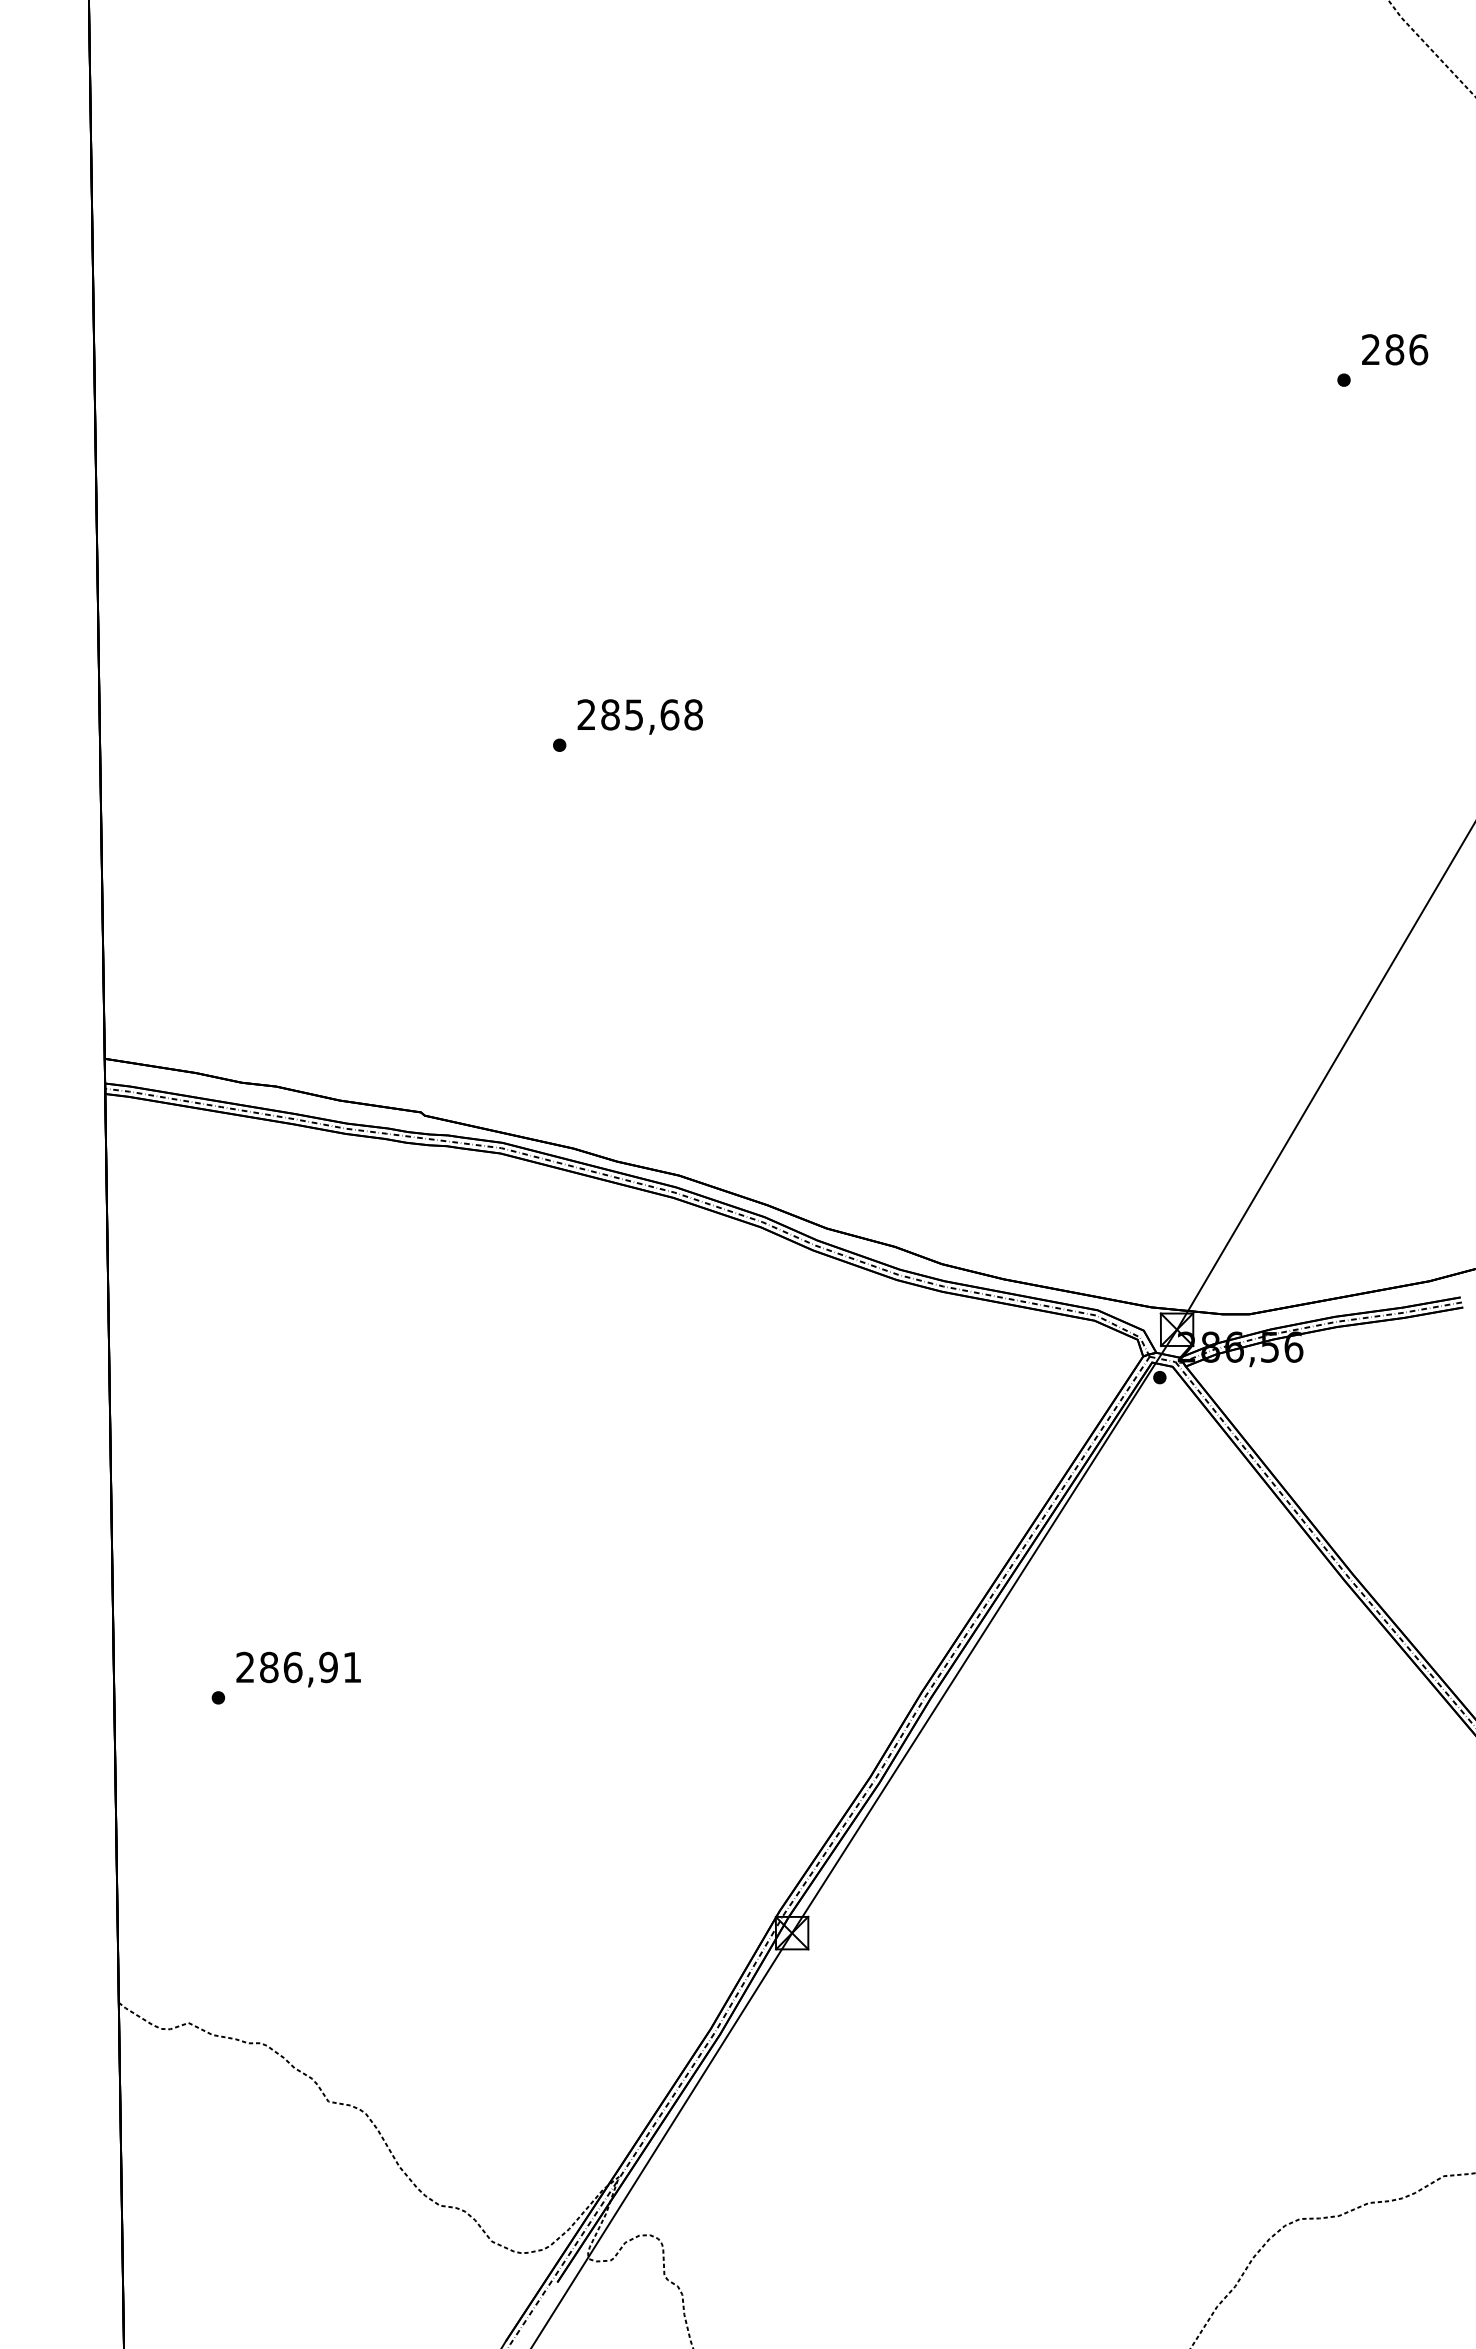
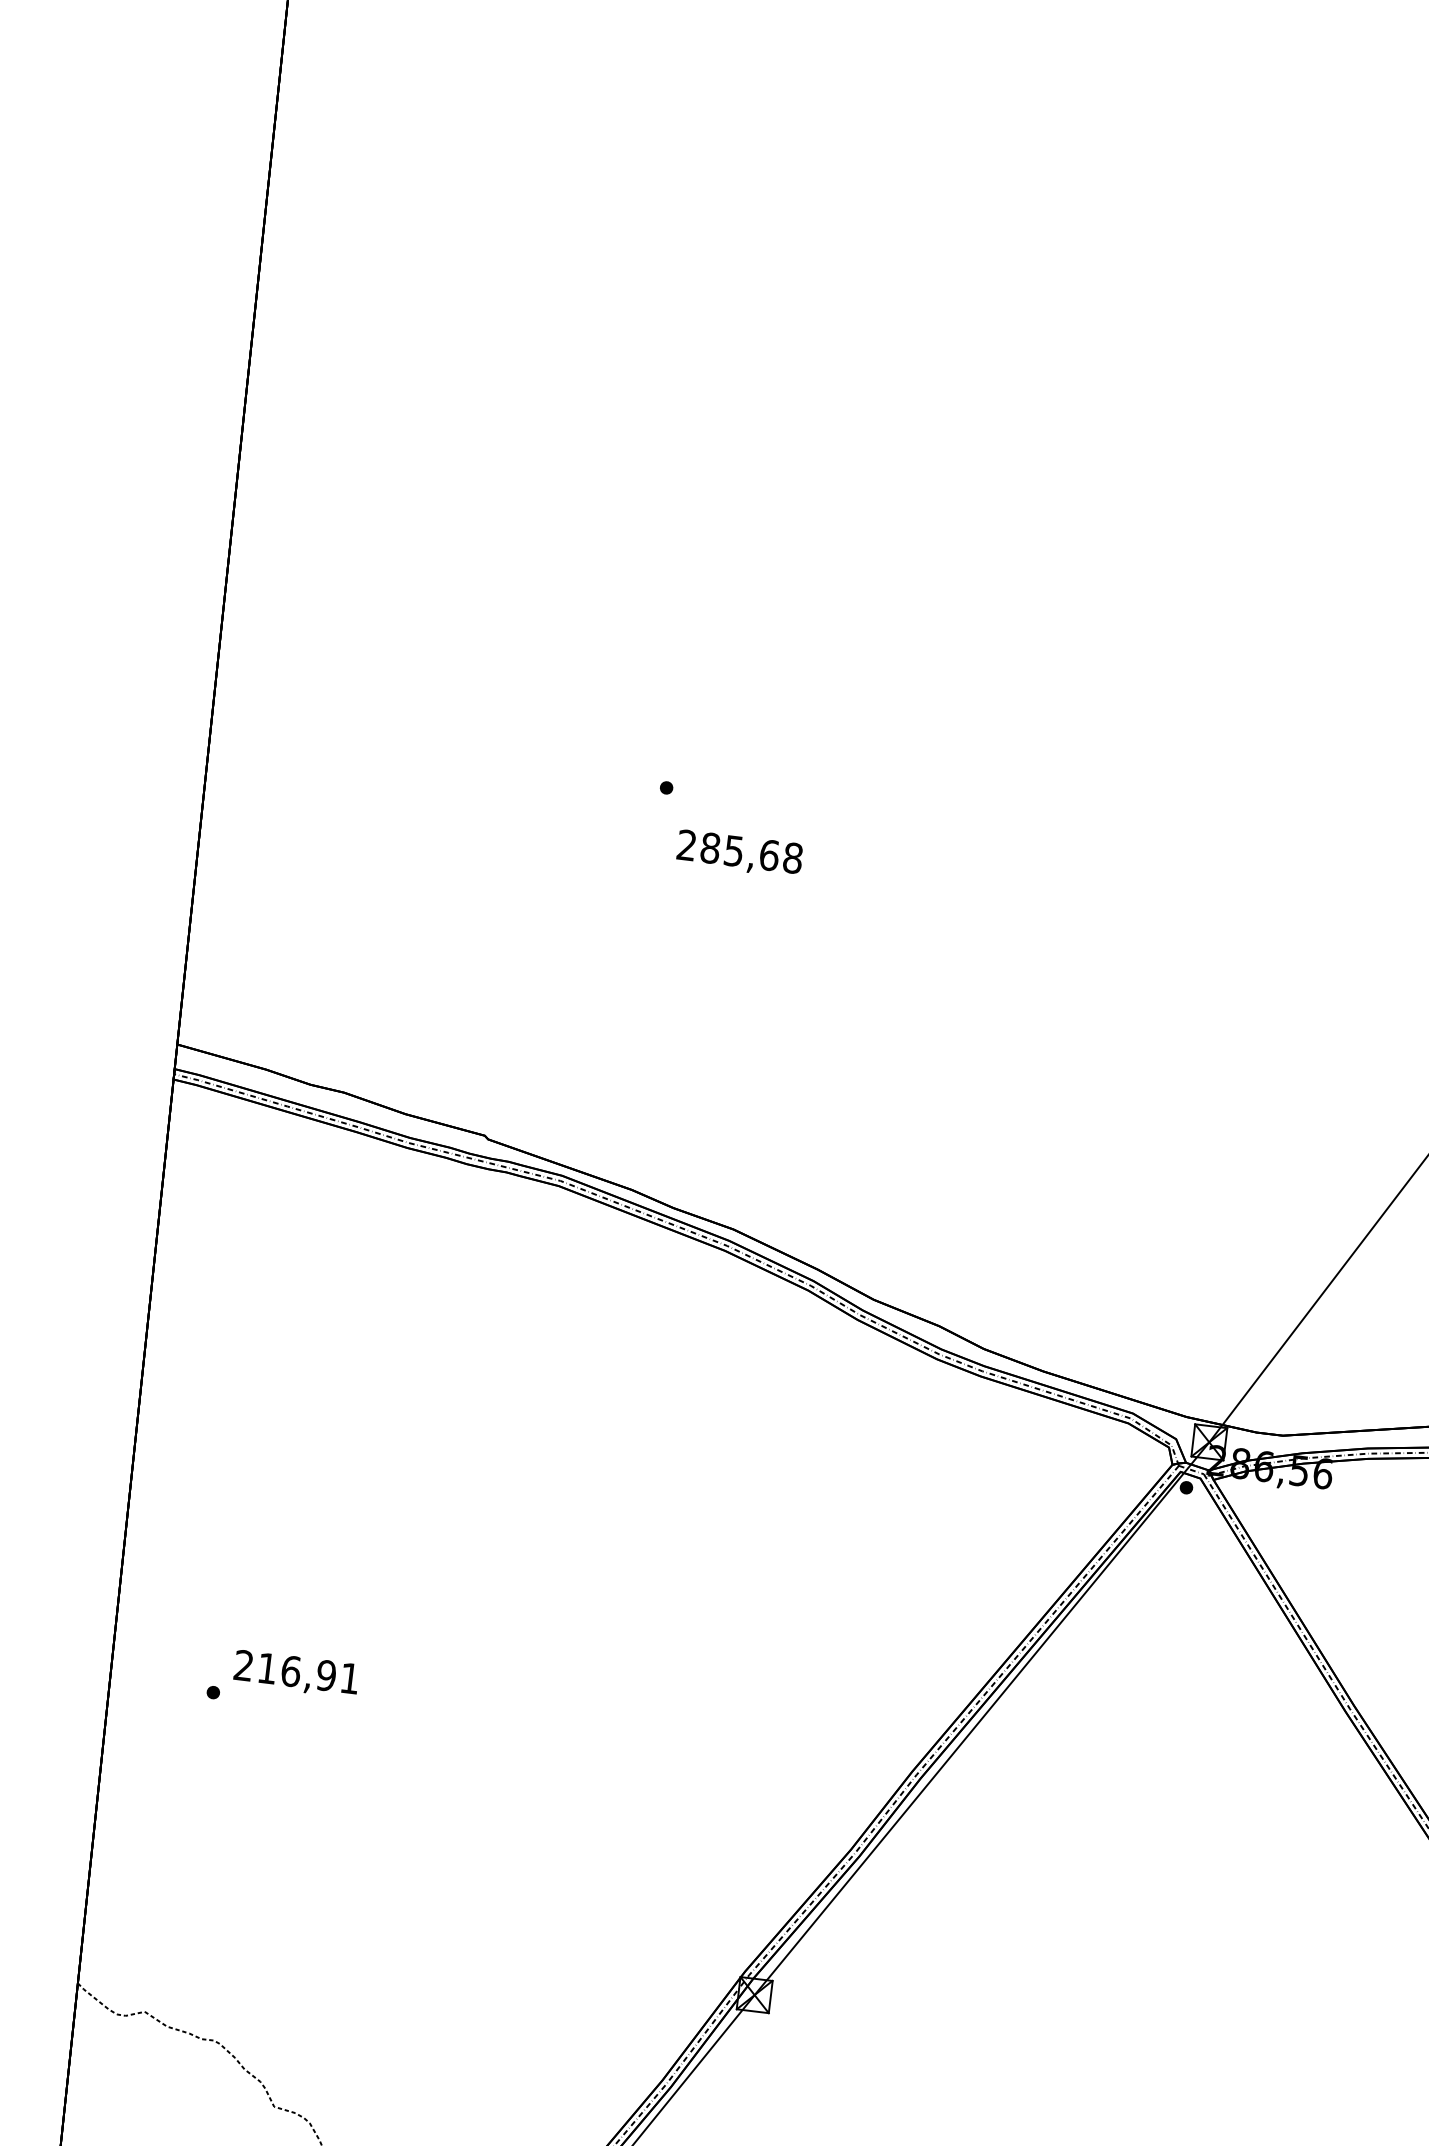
text: (639, 716) -> (739, 853), moved
text: (269, 1667) -> (267, 1668), 286,91 -> 216,91

